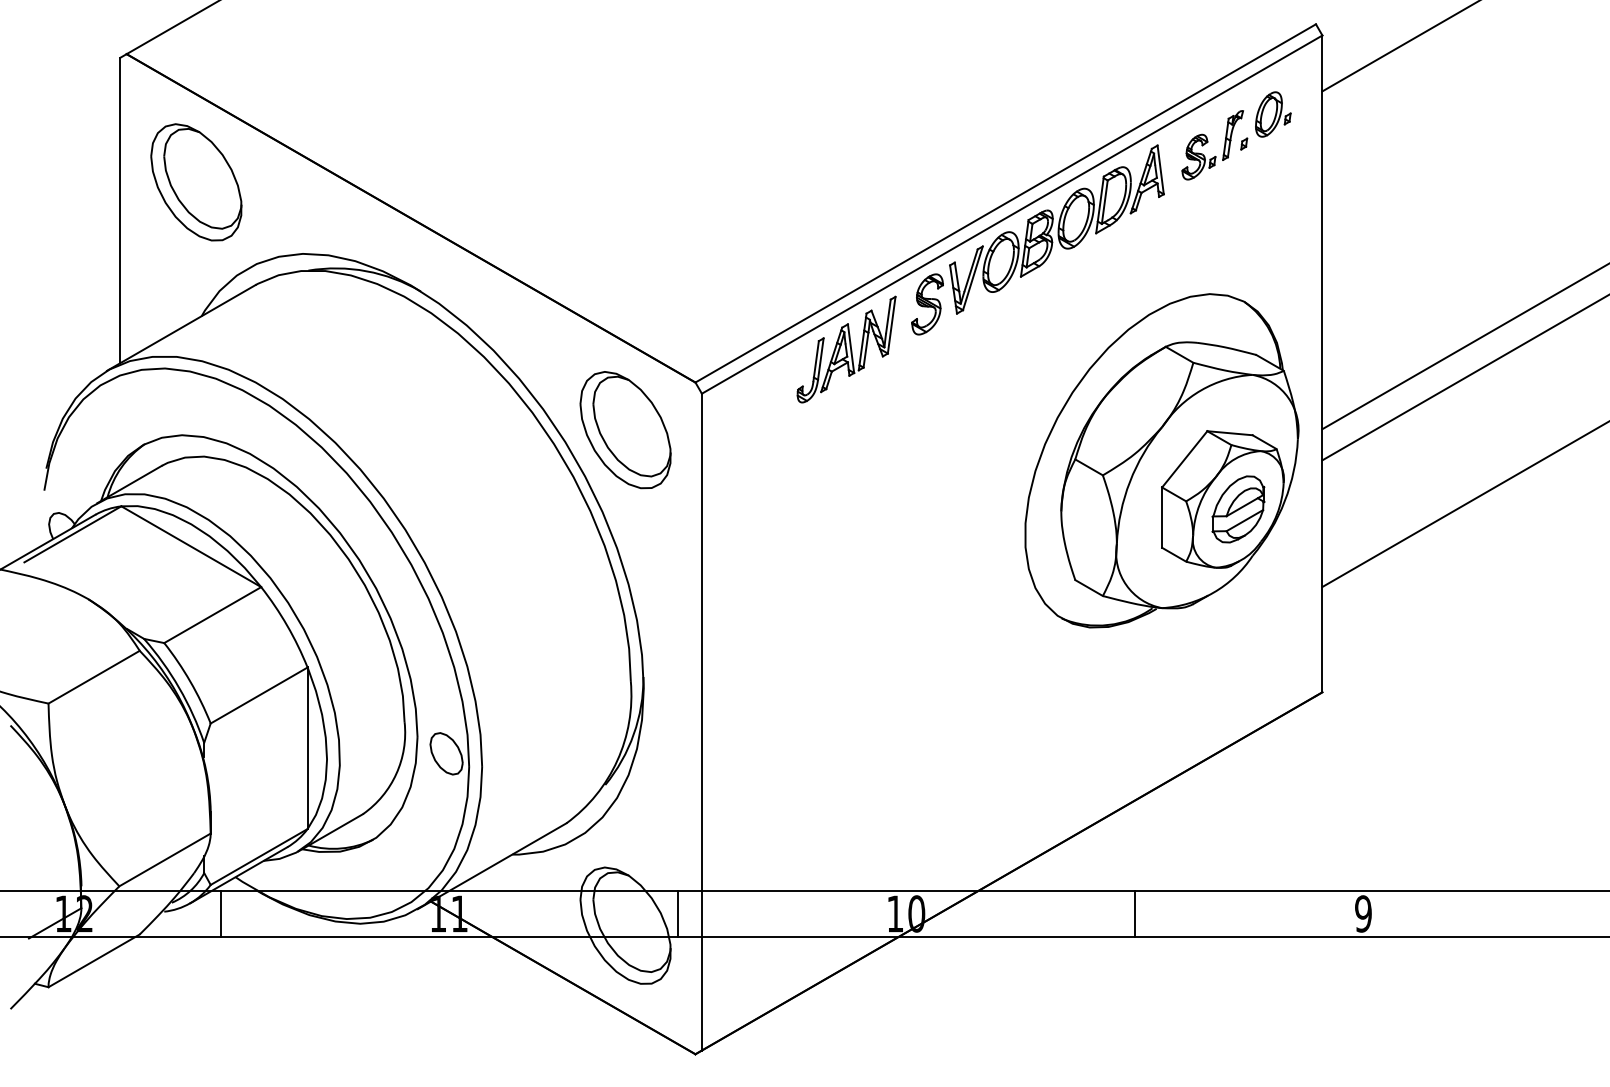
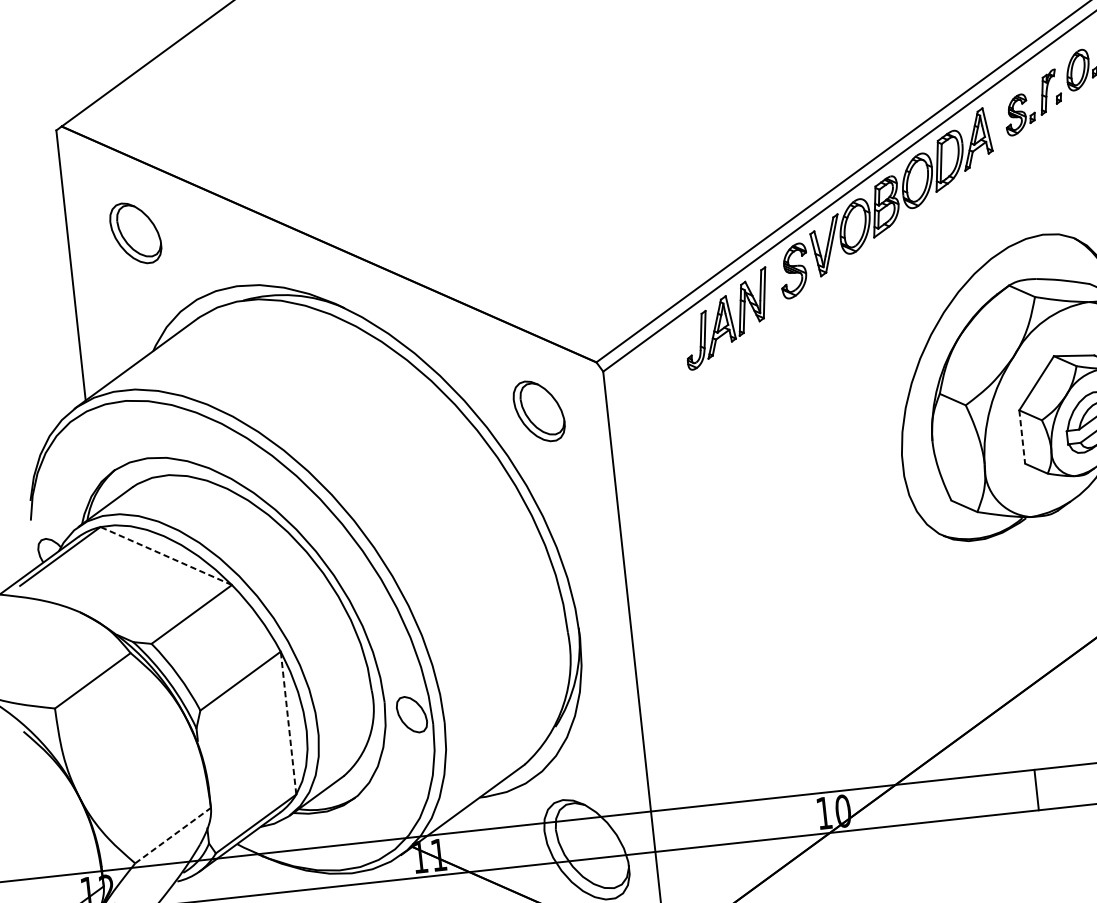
part: (196, 182) -> (135, 233), size x0.6
part: (625, 430) -> (539, 411), size x0.6
line: (1162, 518) -> (1022, 437), solid -> dashed
line: (191, 546) -> (166, 555), solid -> dashed
line: (307, 748) -> (288, 723), solid -> dashed
line: (165, 859) -> (173, 835), solid -> dashed
line: (221, 913) -> (228, 877), removed
line: (678, 913) -> (632, 833), removed

